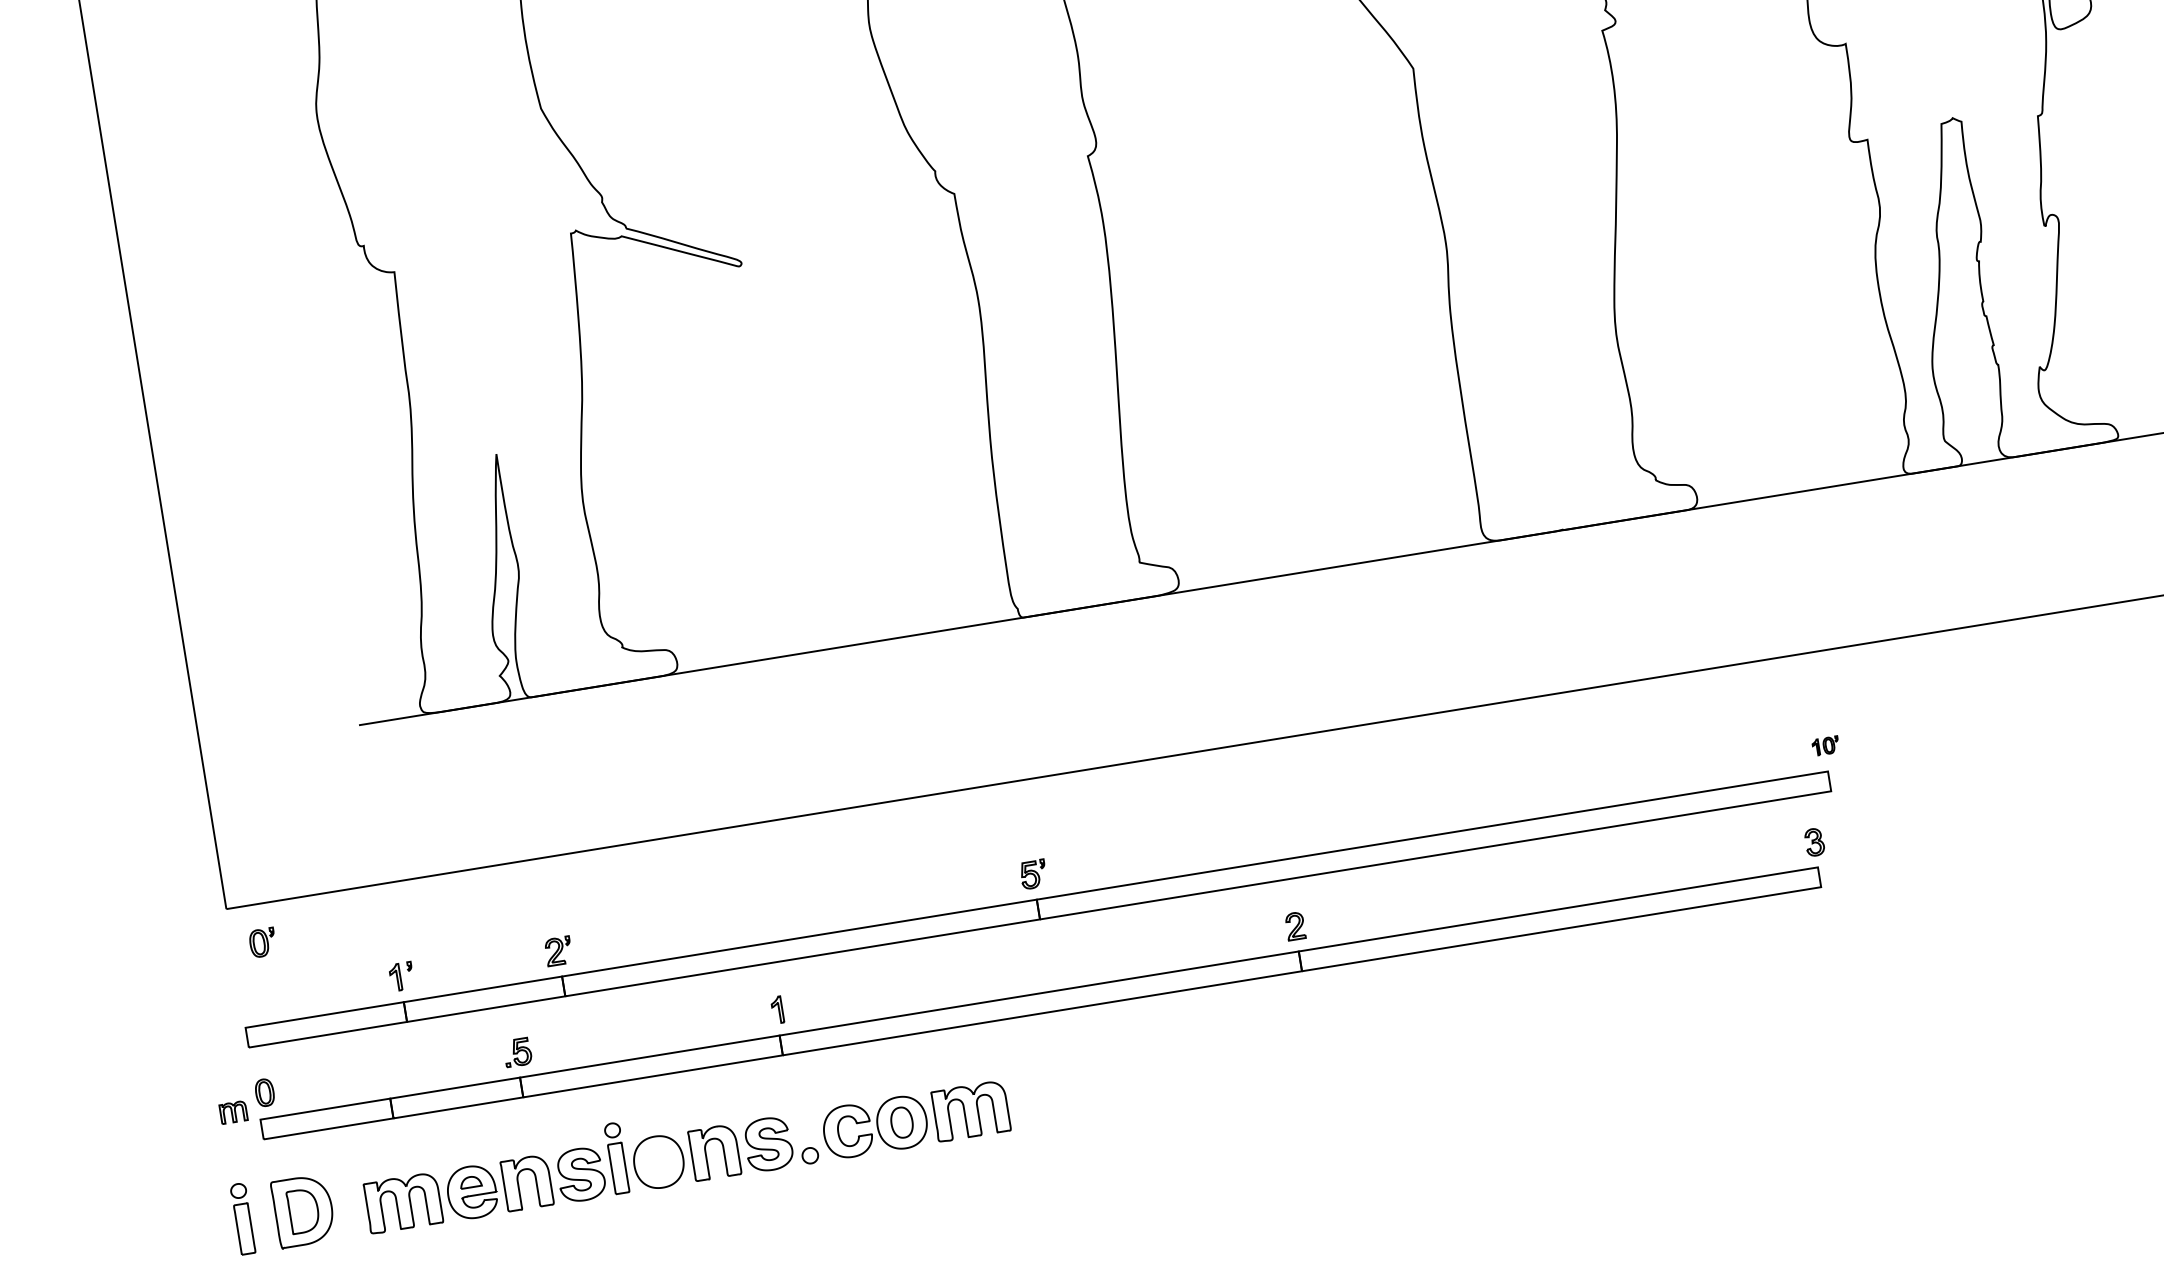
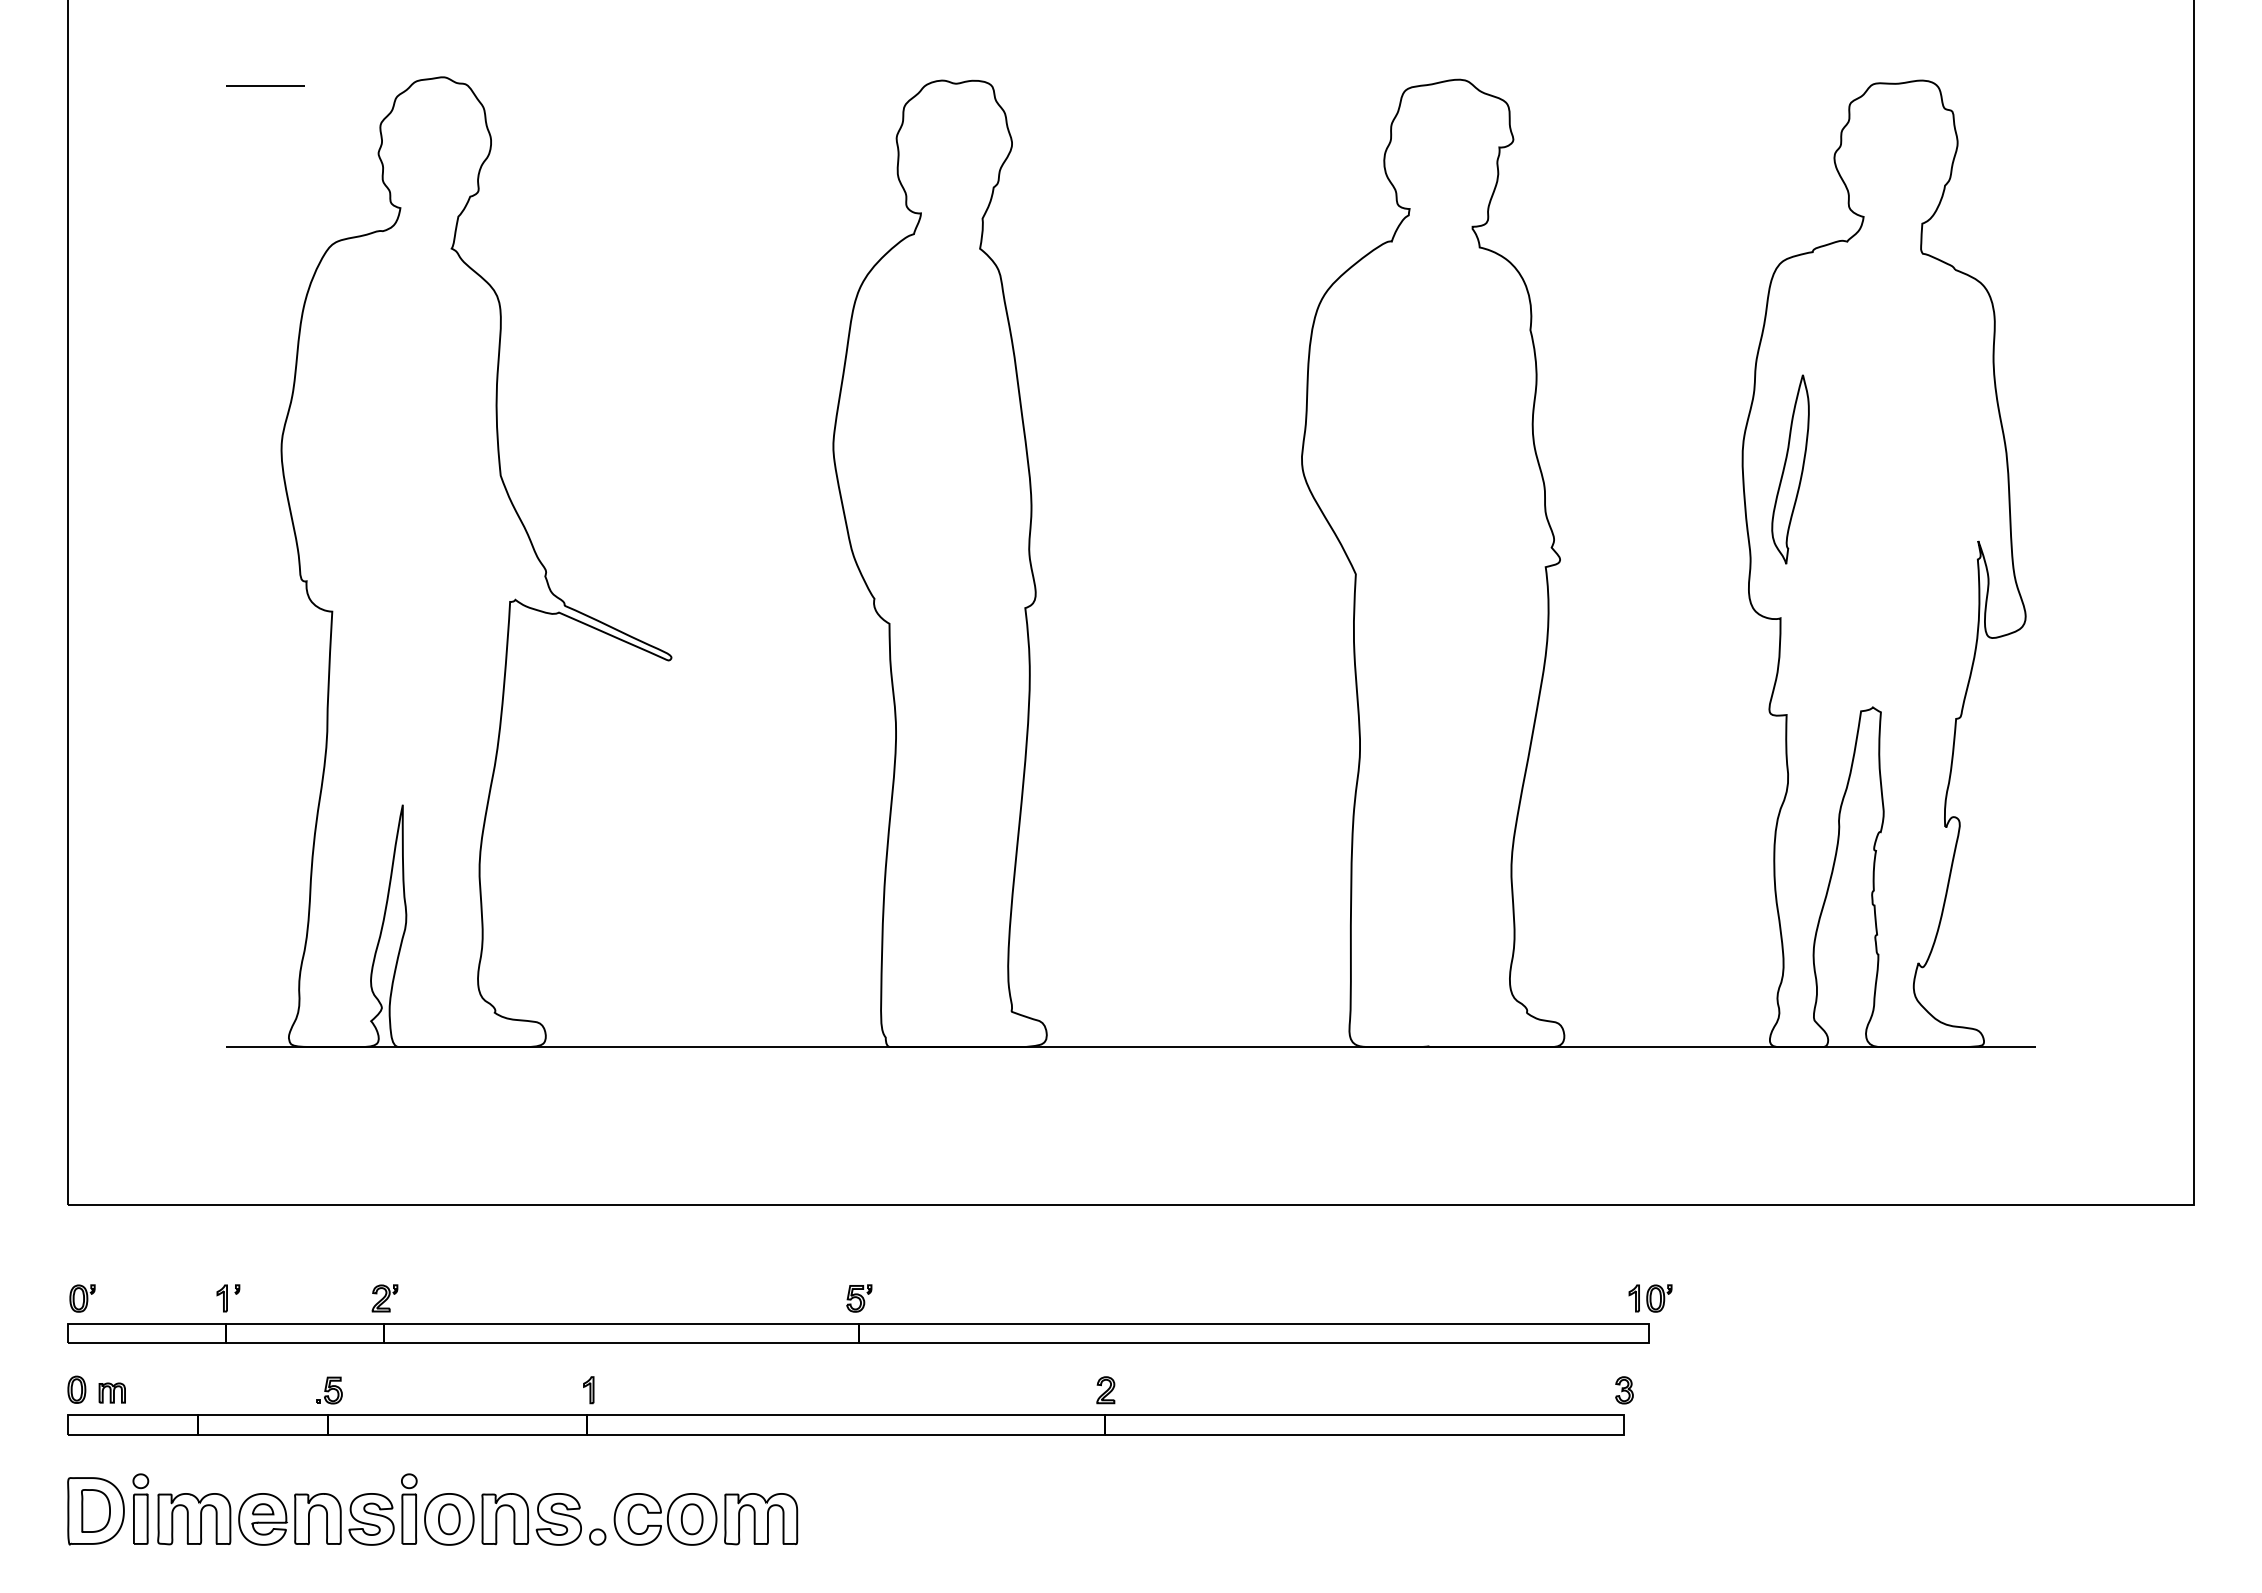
part: (1825, 746) -> (1650, 1298), size x1.67
part: (262, 942) -> (82, 1298), moved
part: (232, 1112) -> (111, 1392), moved
part: (659, 1162) -> (449, 1519), added
part: (242, 1218) -> (140, 1508), moved

